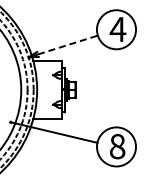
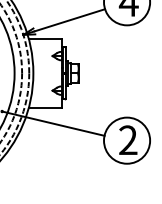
line: (68, 44) -> (70, 19), dashed -> solid
text: (117, 146) -> (128, 140), 8 -> 2

